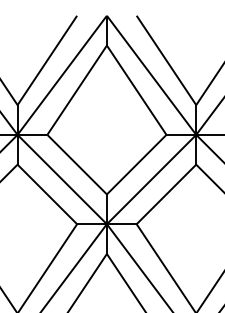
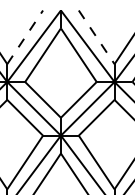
line: (47, 59) -> (25, 36), solid -> dashed
line: (166, 60) -> (96, 37), solid -> dashed

